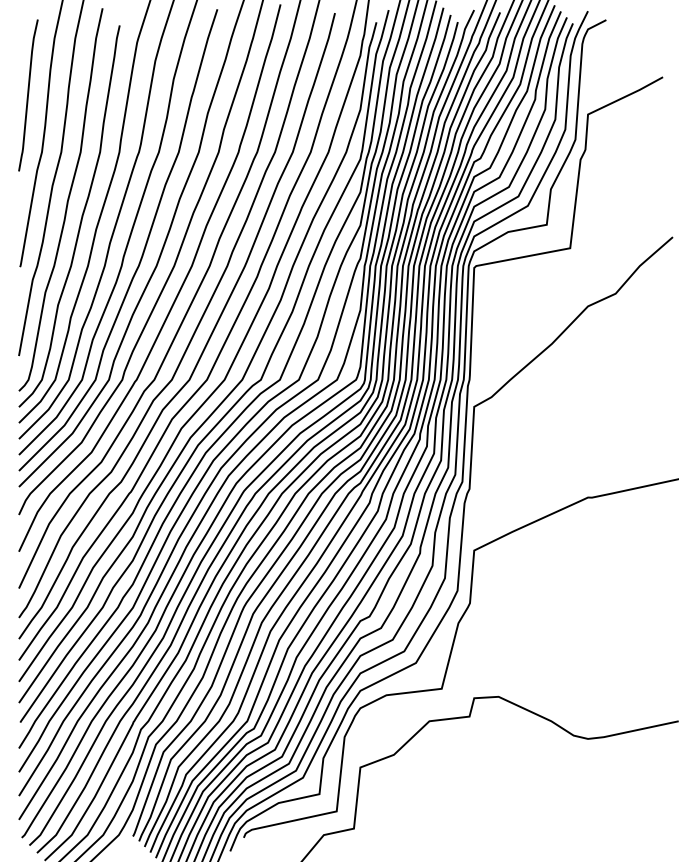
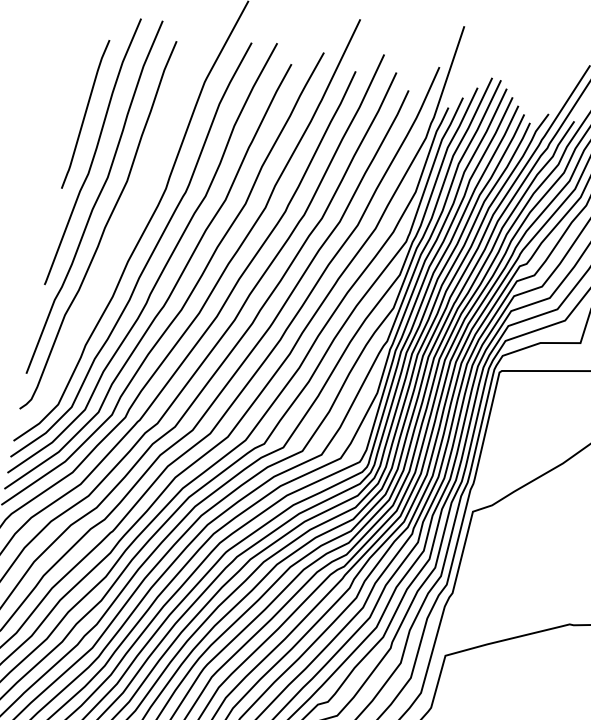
curve: (80, 219) -> (114, 248), removed

